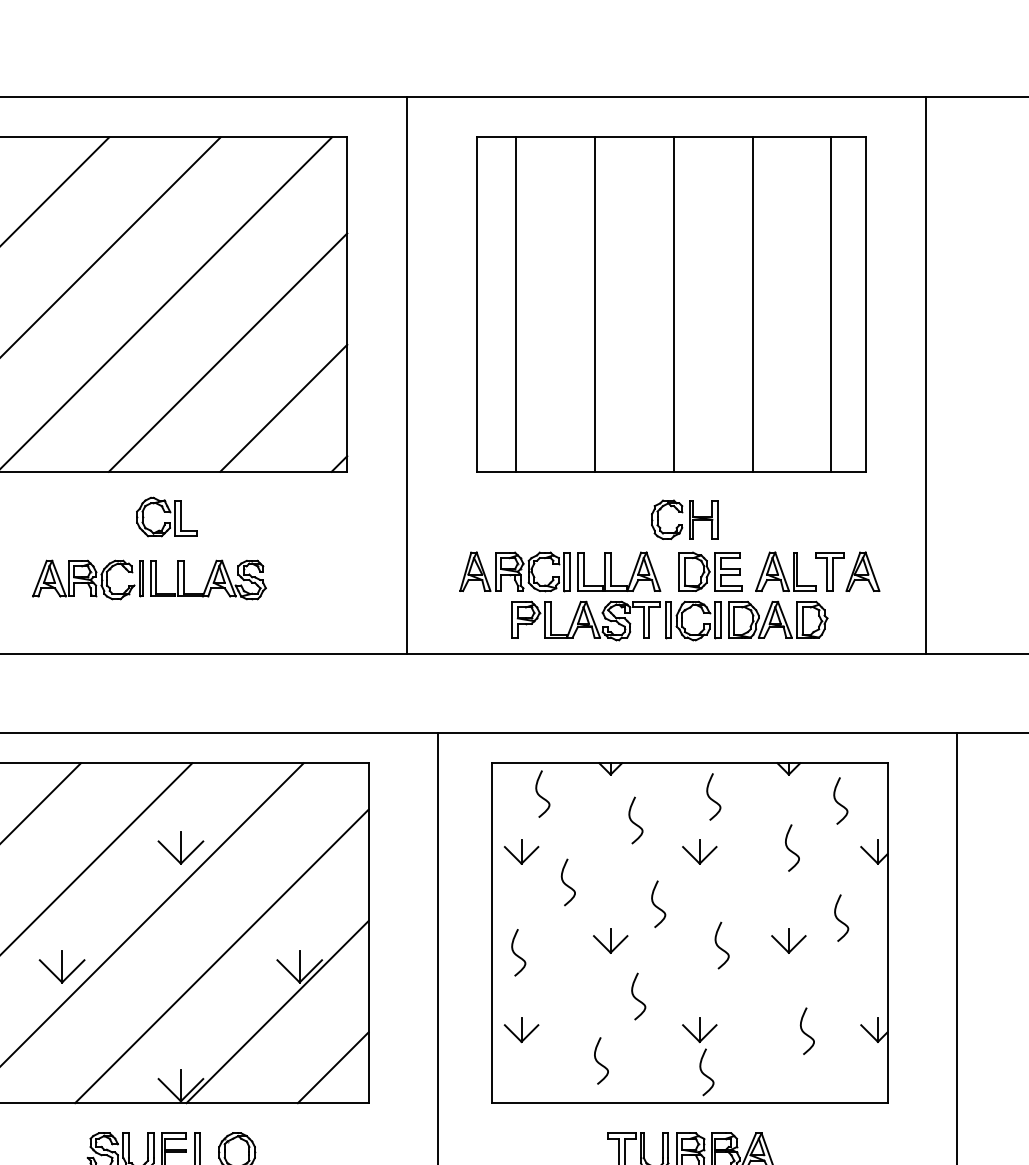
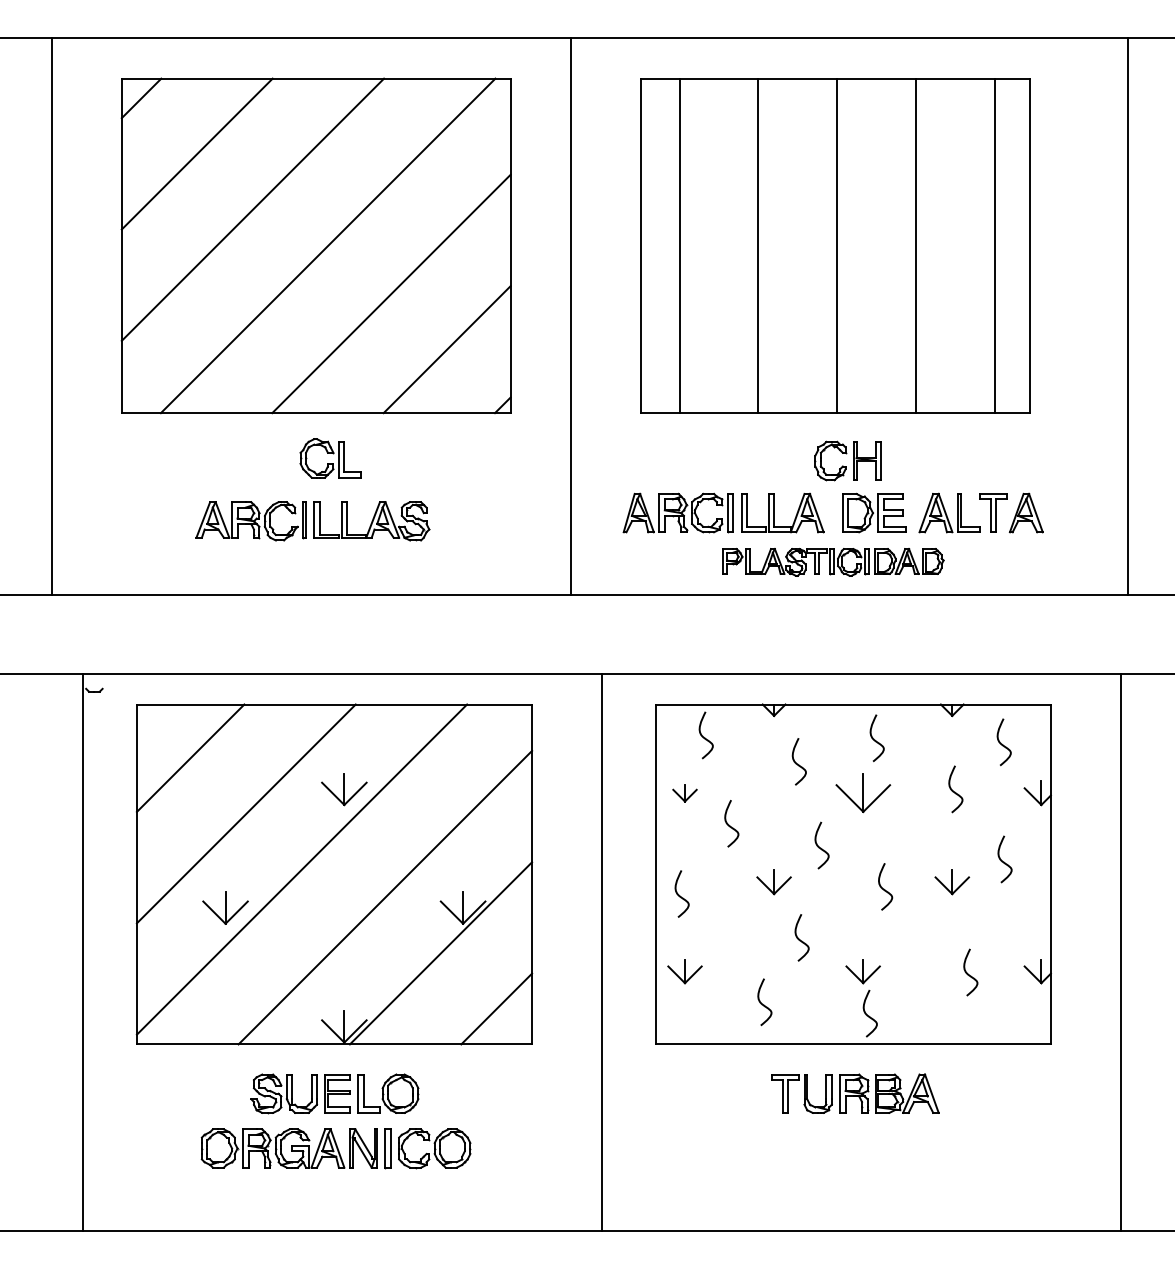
line: (926, 375) -> (1127, 316), moved
part: (670, 621) -> (833, 562), size x0.7
part: (521, 852) -> (684, 793), size x0.7
part: (699, 852) -> (862, 793), size x1.6

